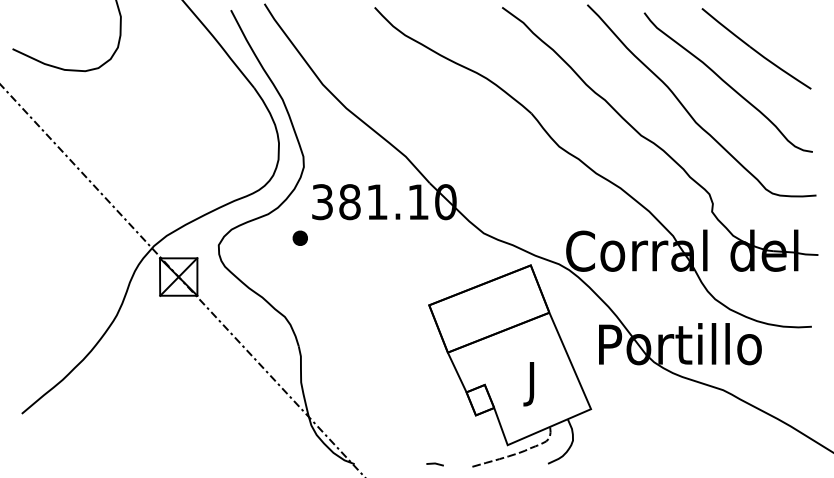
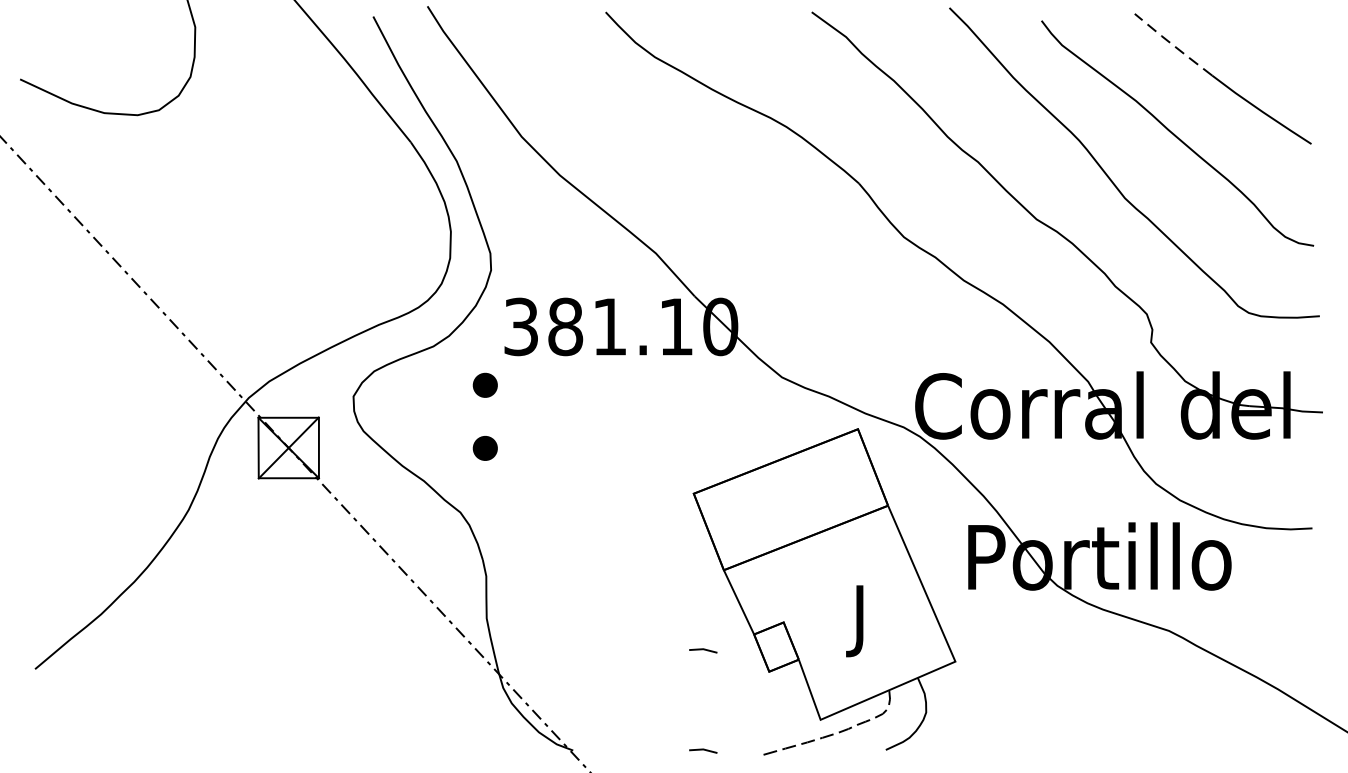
line: (725, 27) -> (1172, 44), solid -> dashed
part: (299, 276) -> (484, 447), added
line: (434, 402) -> (702, 650), added

